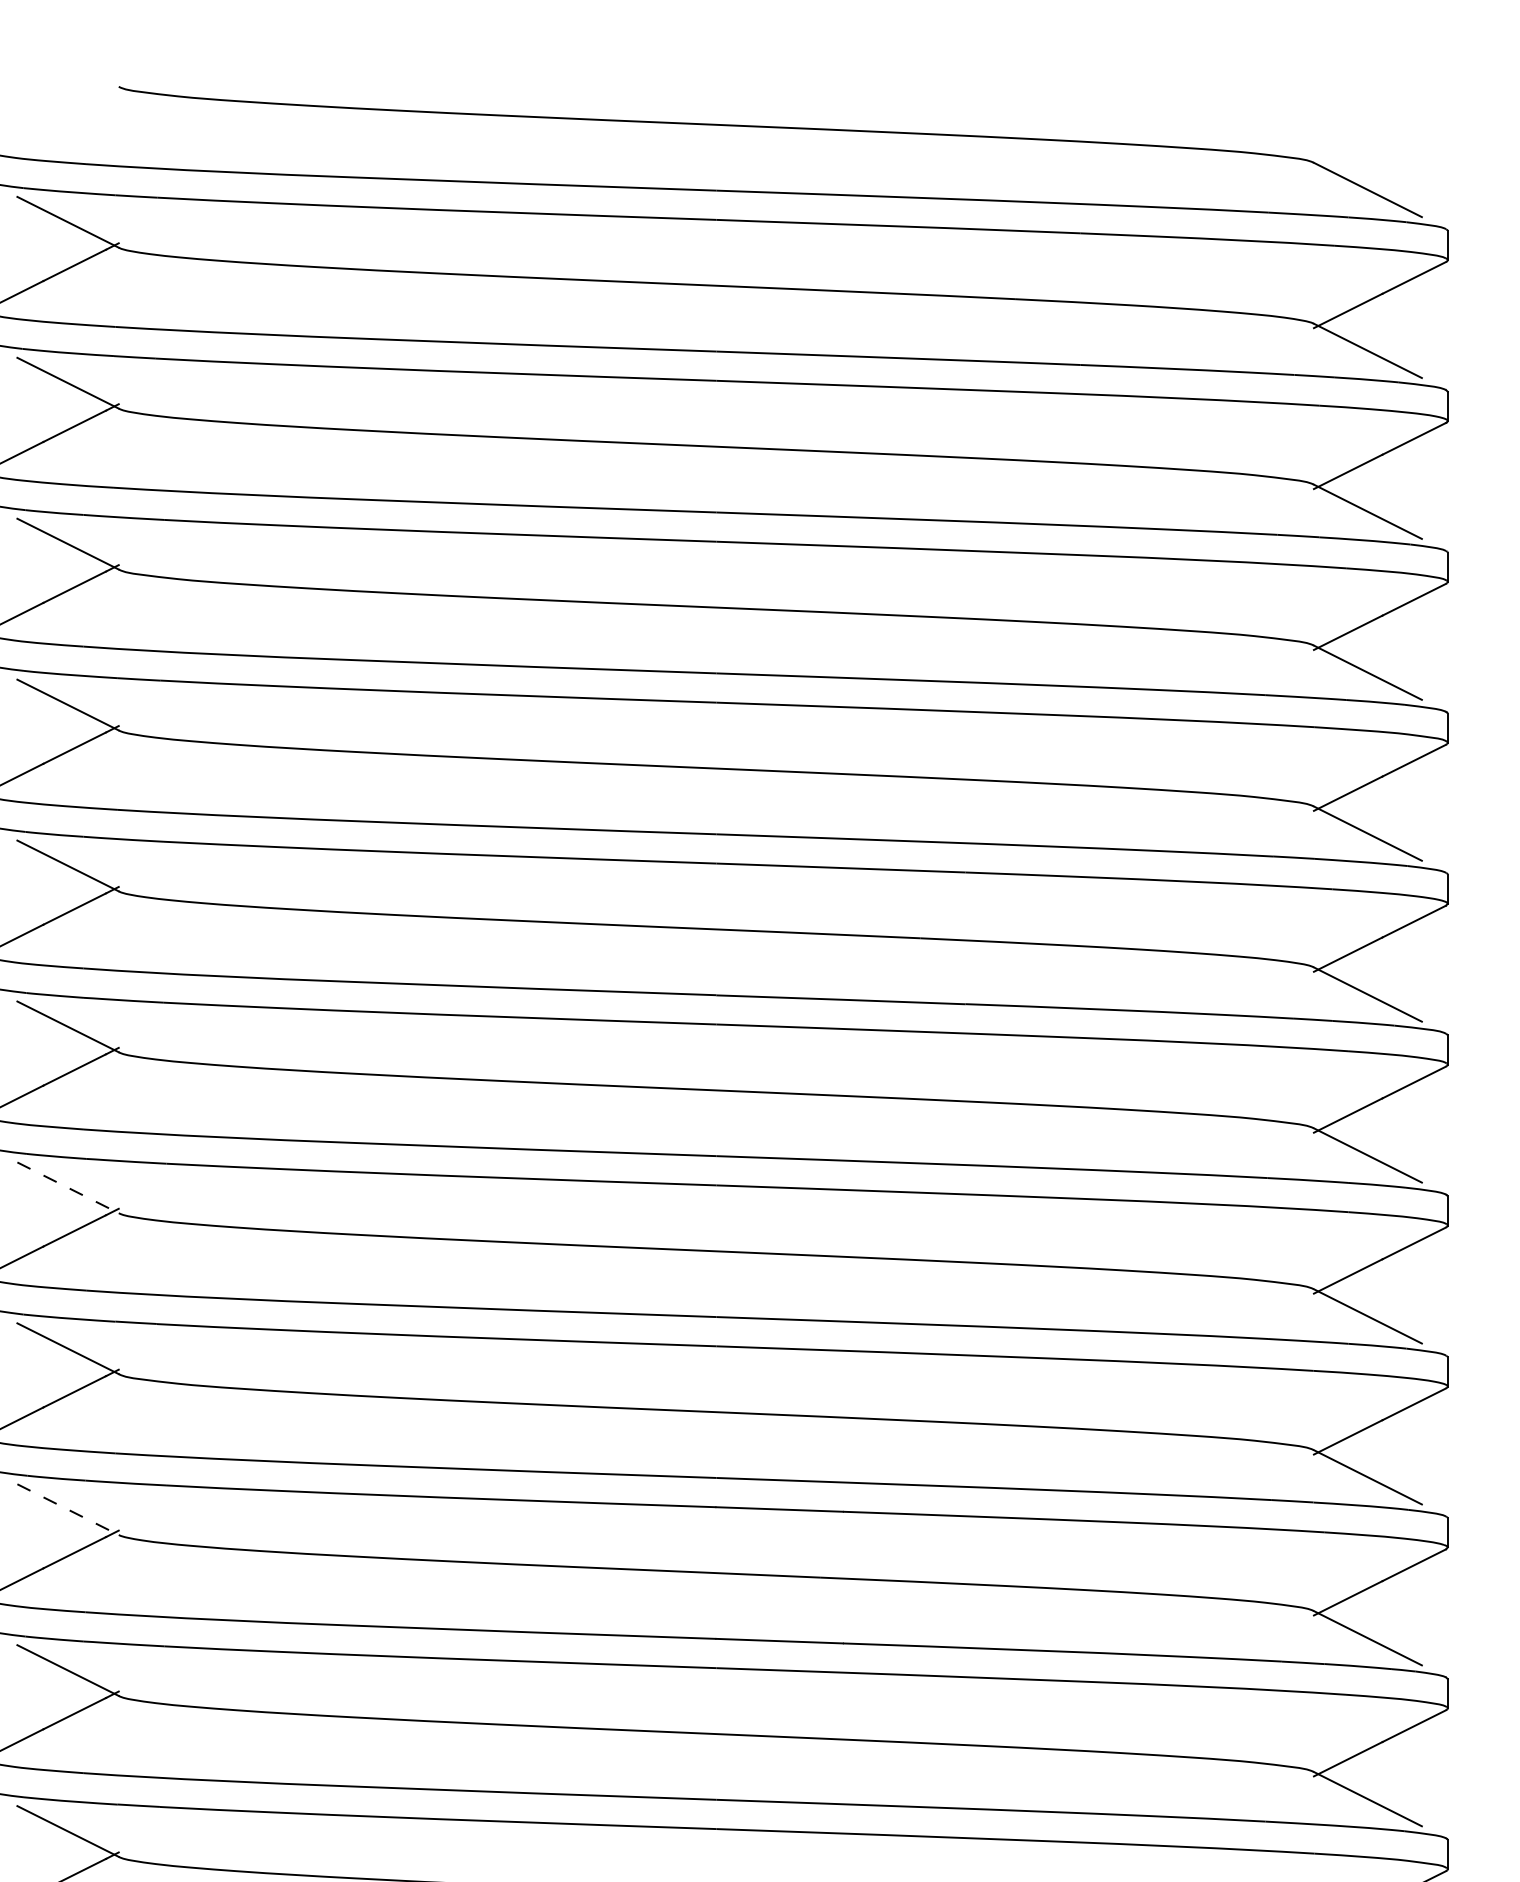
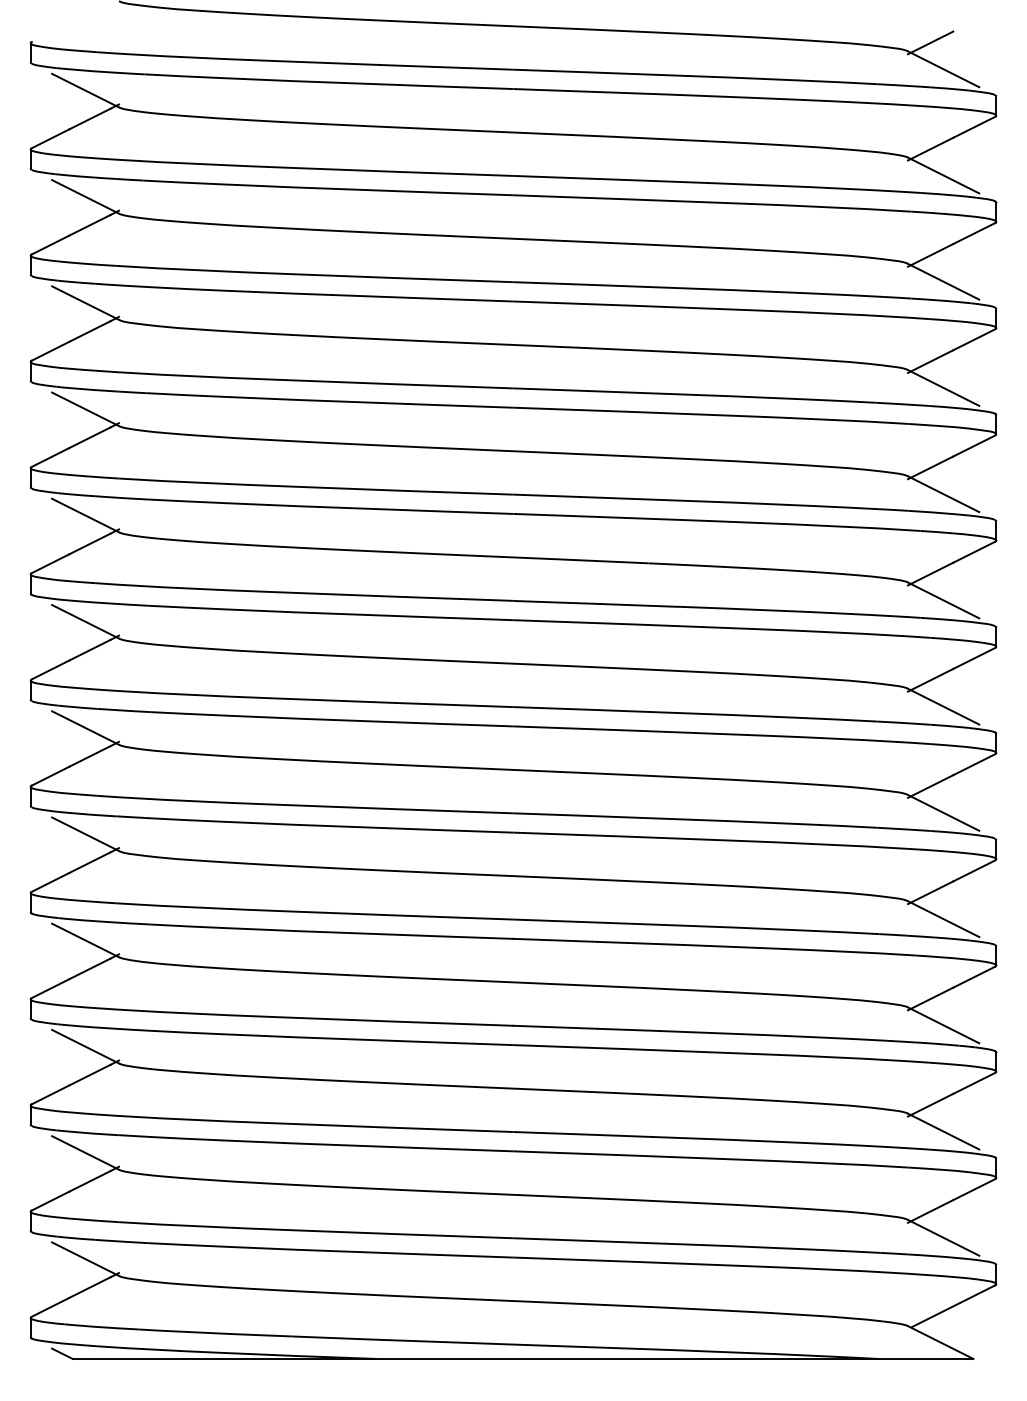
line: (1348, 149) -> (930, 42), added
line: (68, 1188) -> (85, 728), dashed -> solid
line: (68, 1509) -> (85, 940), dashed -> solid

